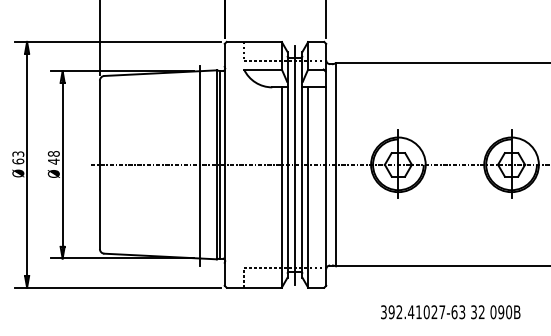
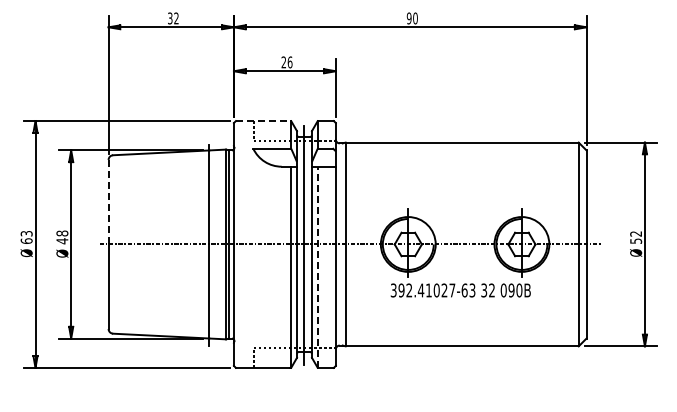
line: (254, 42) -> (263, 121), solid -> dashed
line: (99, 123) -> (108, 202), solid -> dashed
line: (307, 187) -> (317, 267), solid -> dashed
text: (450, 312) -> (460, 290), moved

